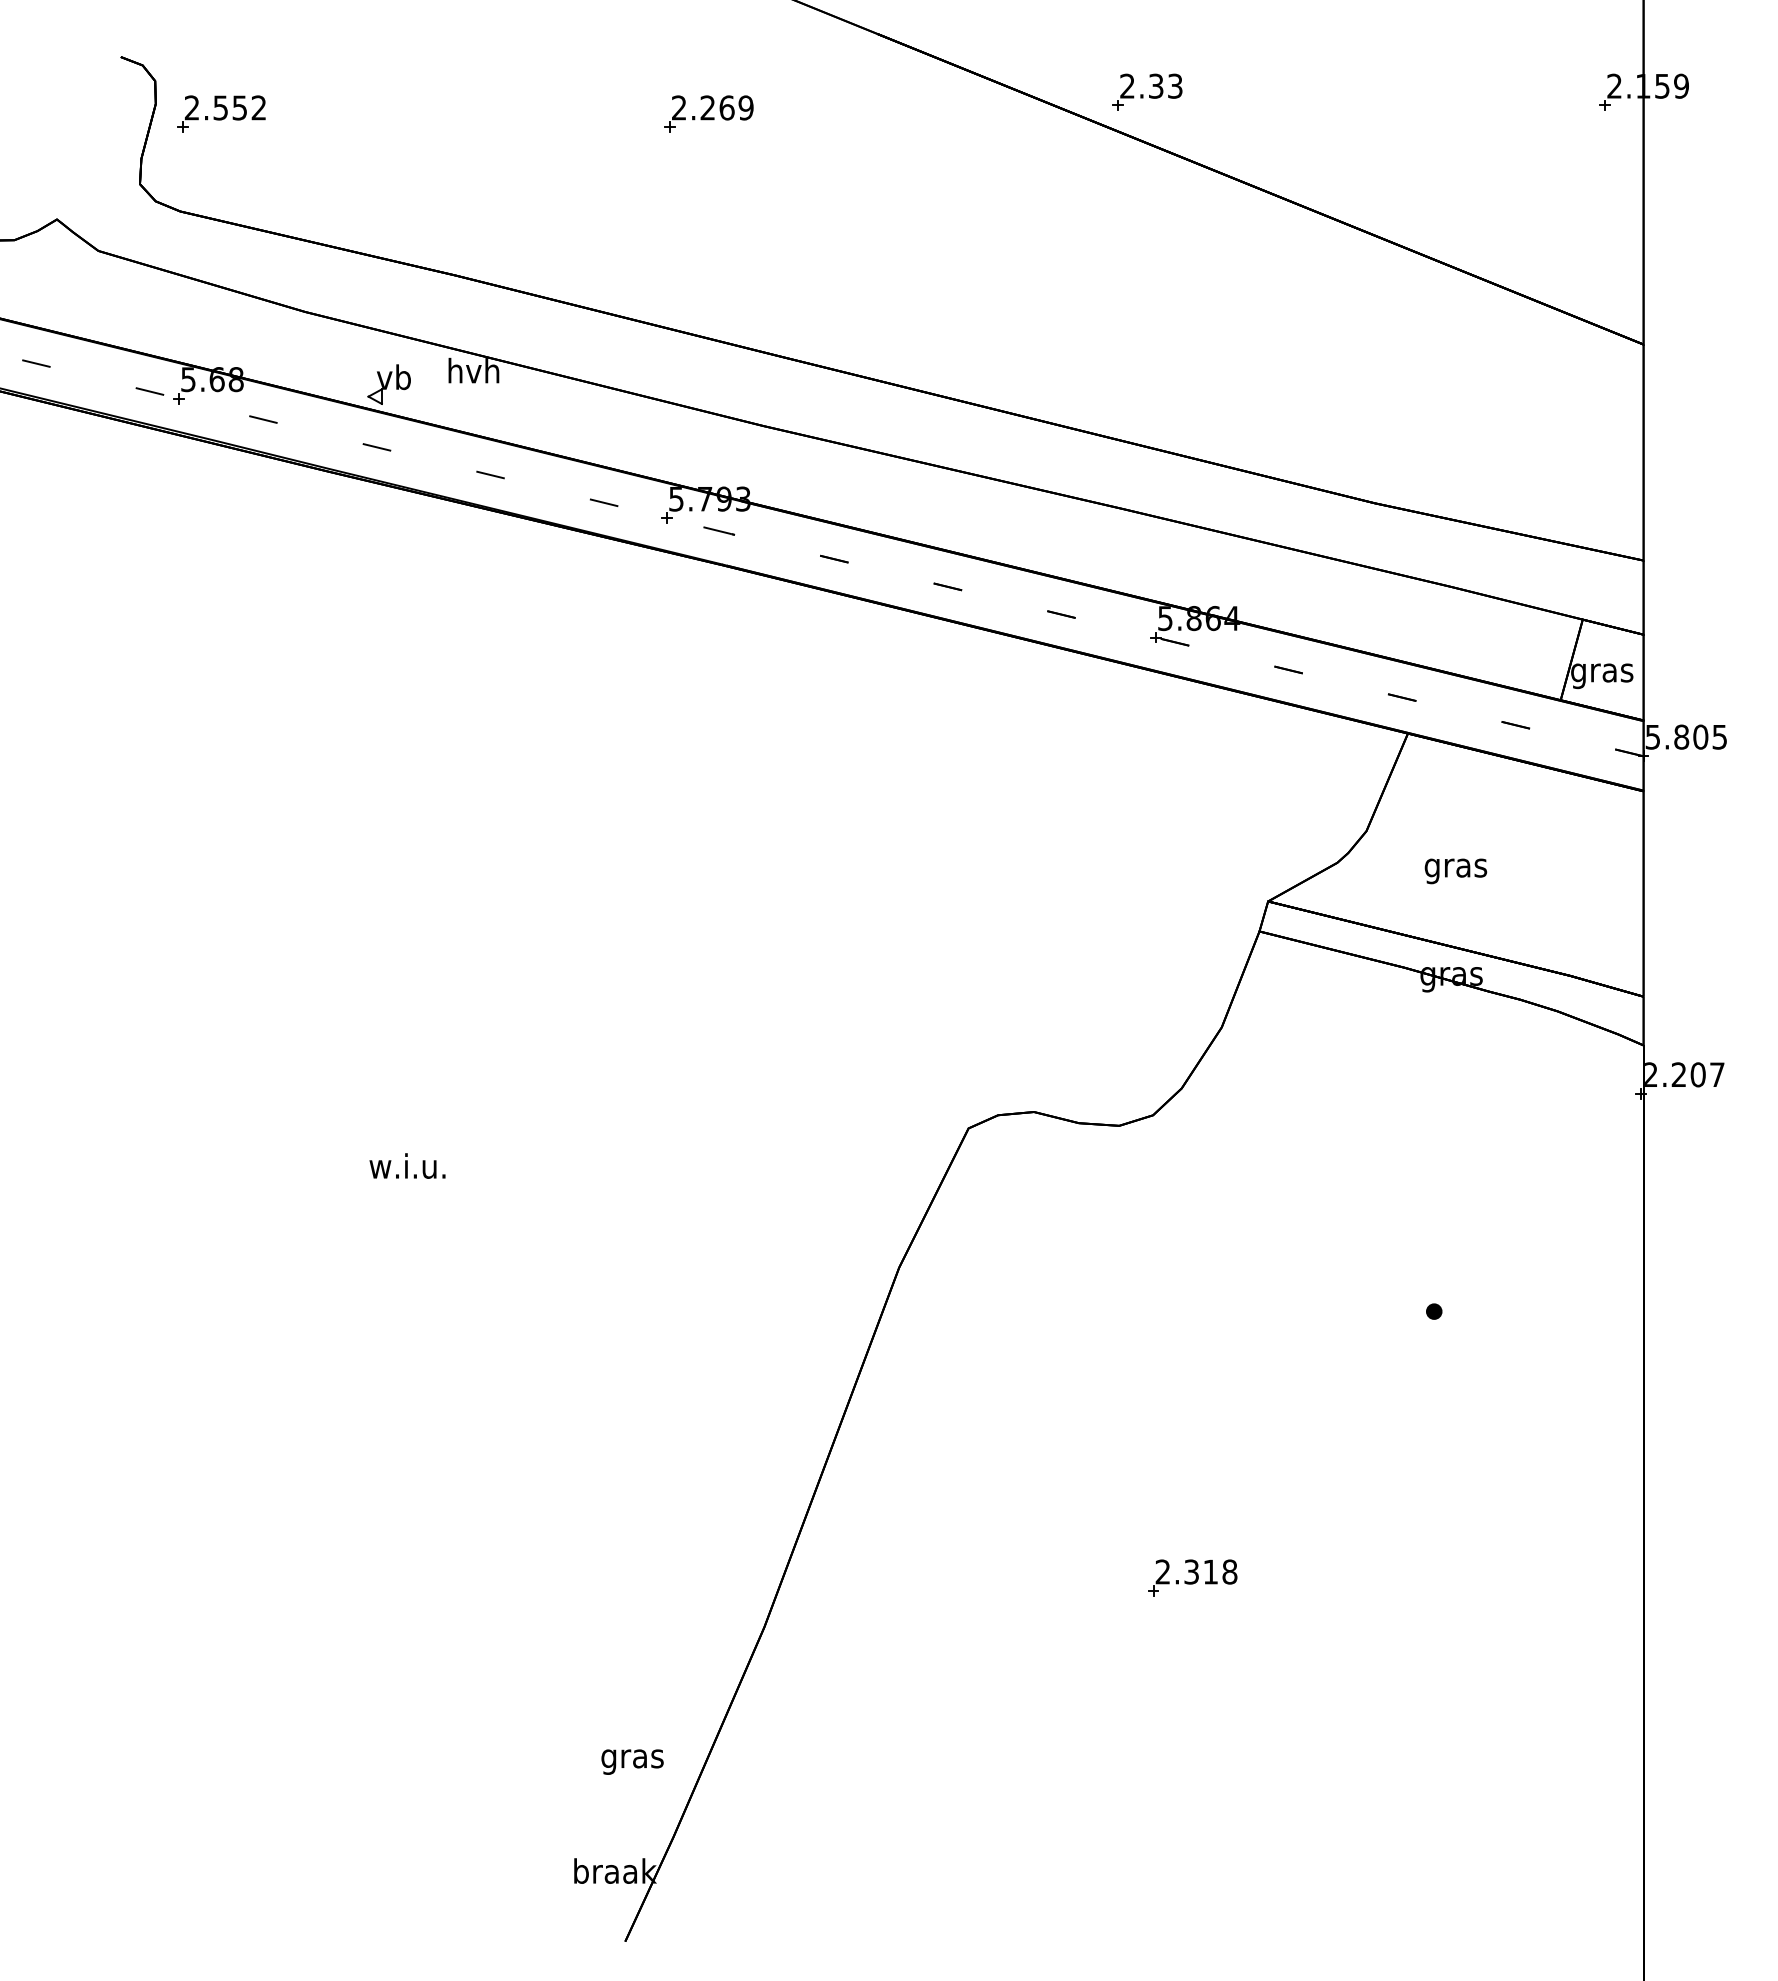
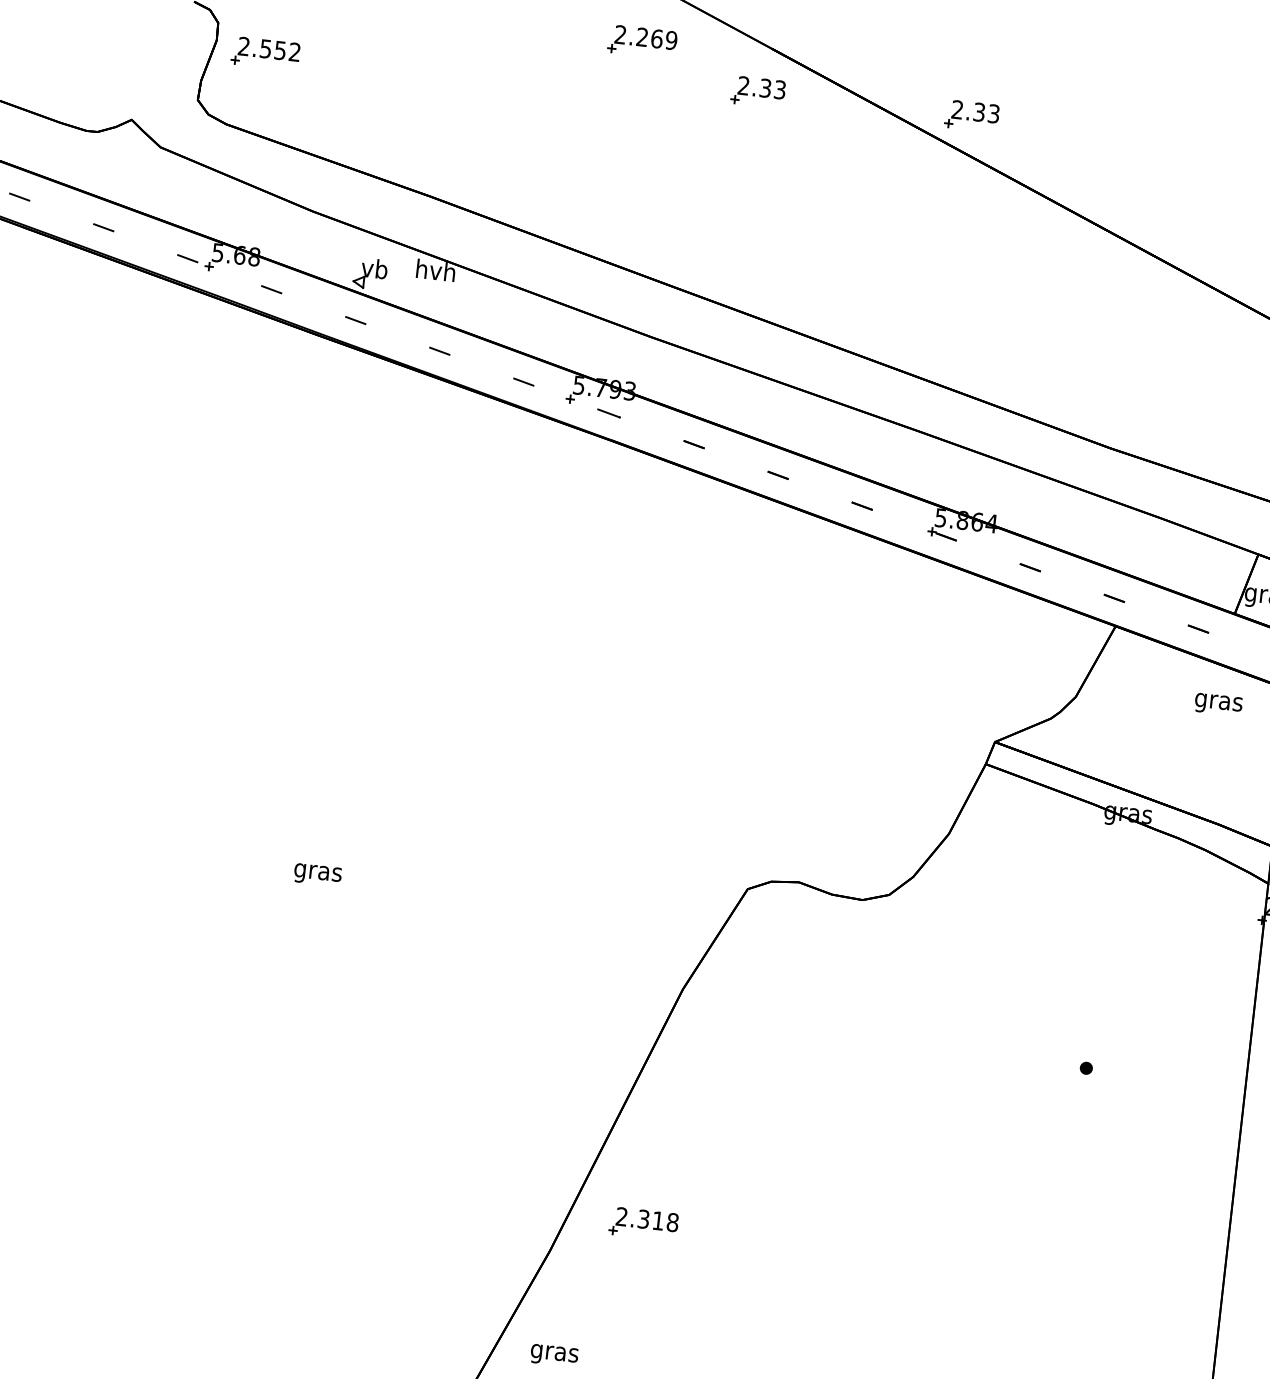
part: (866, 91) -> (758, 91), added
part: (708, 113) -> (642, 41), moved
text: (1455, 871) -> (1218, 704), moved
text: (407, 1169) -> (317, 872), w.i.u. -> gras
part: (1192, 1577) -> (643, 1223), moved
text: (632, 1761) -> (554, 1355), moved

